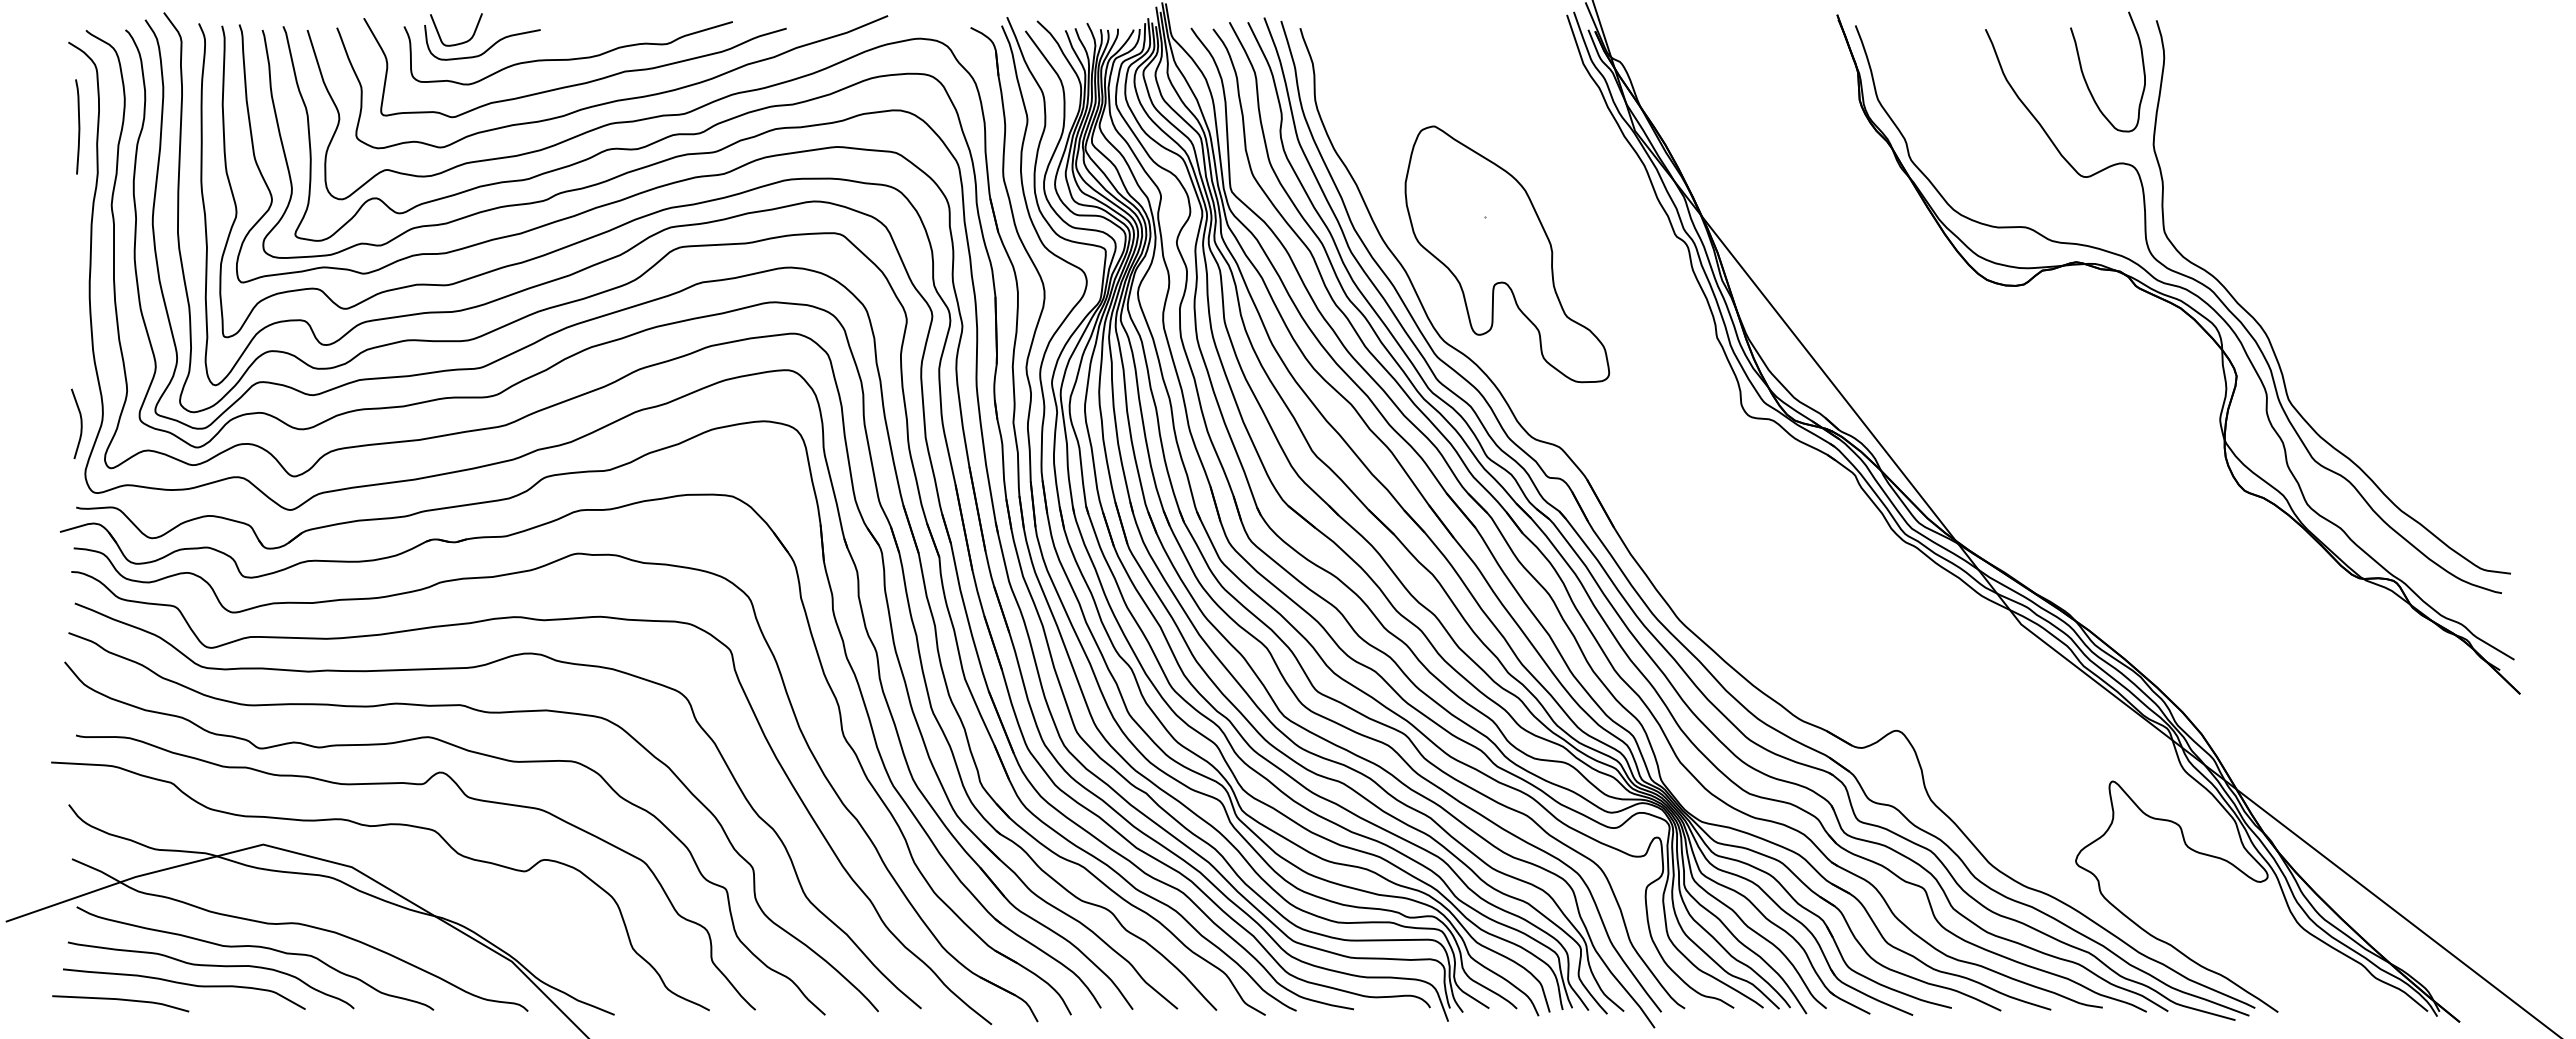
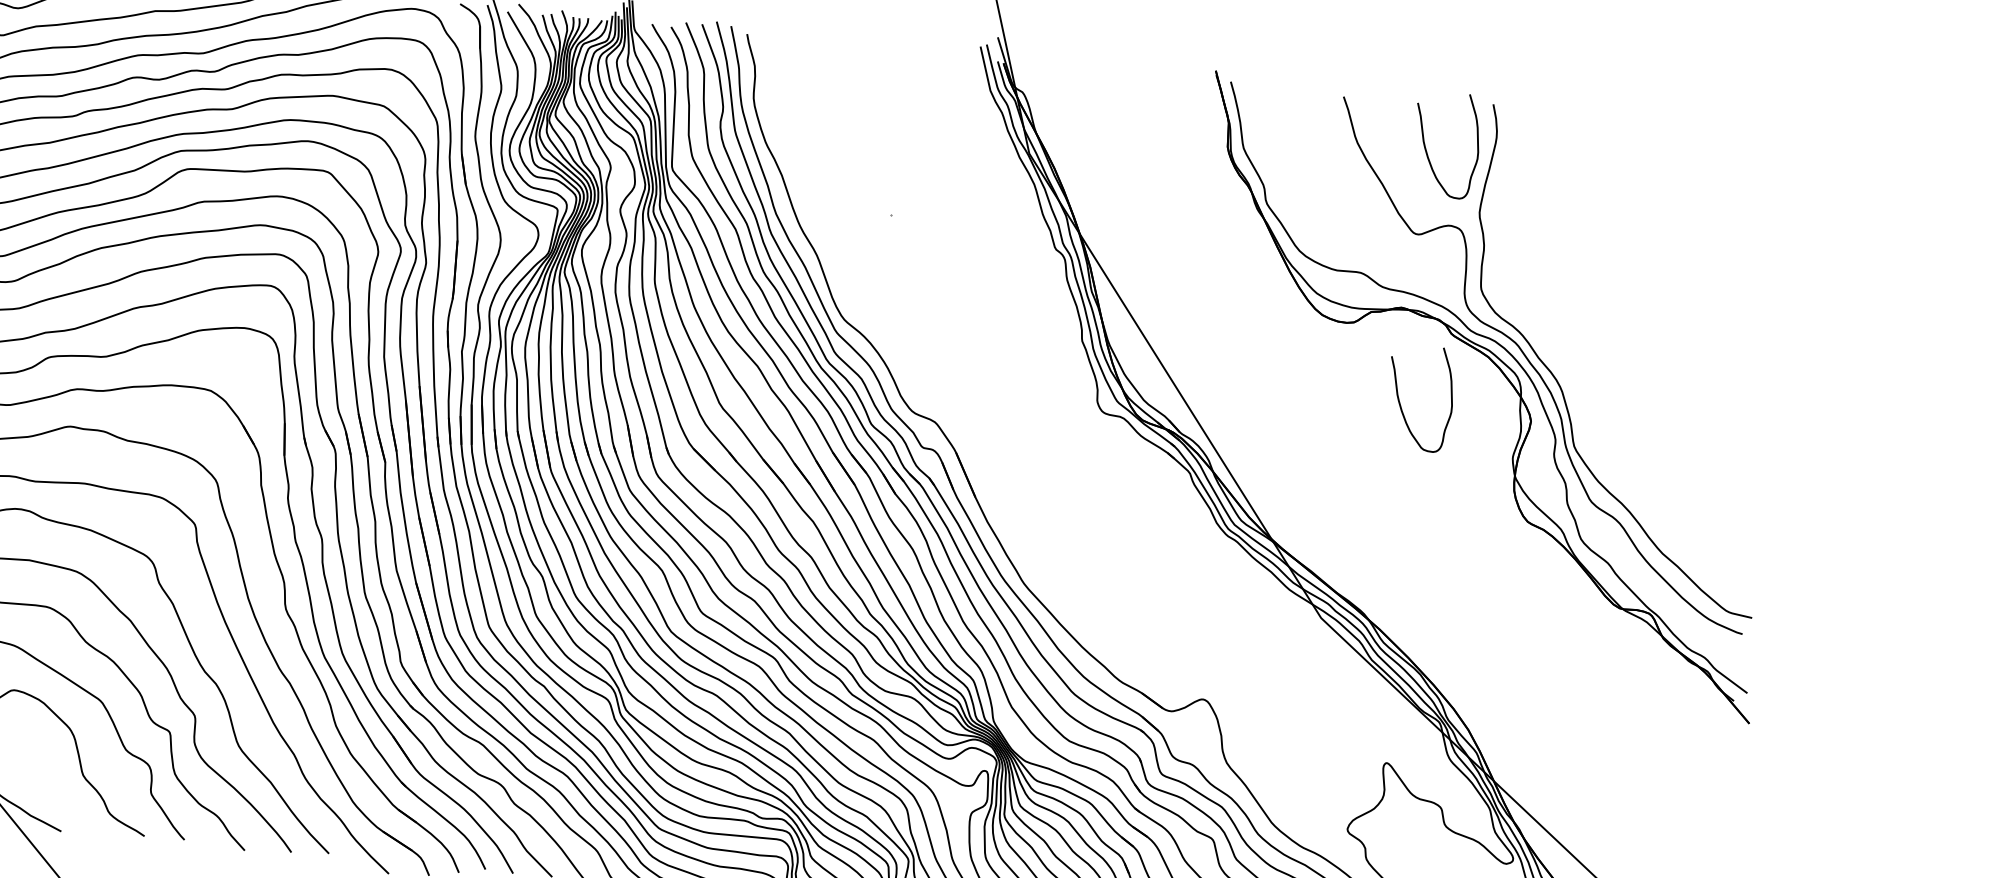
part: (1507, 254) -> (907, 249), removed
curve: (2086, 371) -> (1400, 403), added

